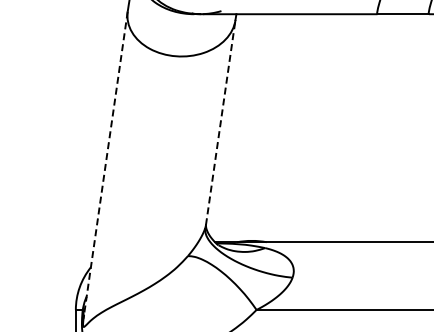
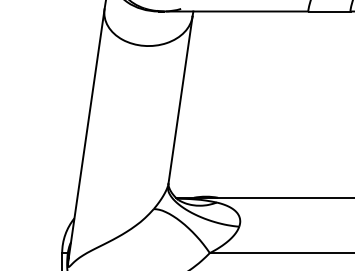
line: (220, 122) -> (180, 99), dashed -> solid
line: (105, 163) -> (86, 133), dashed -> solid

